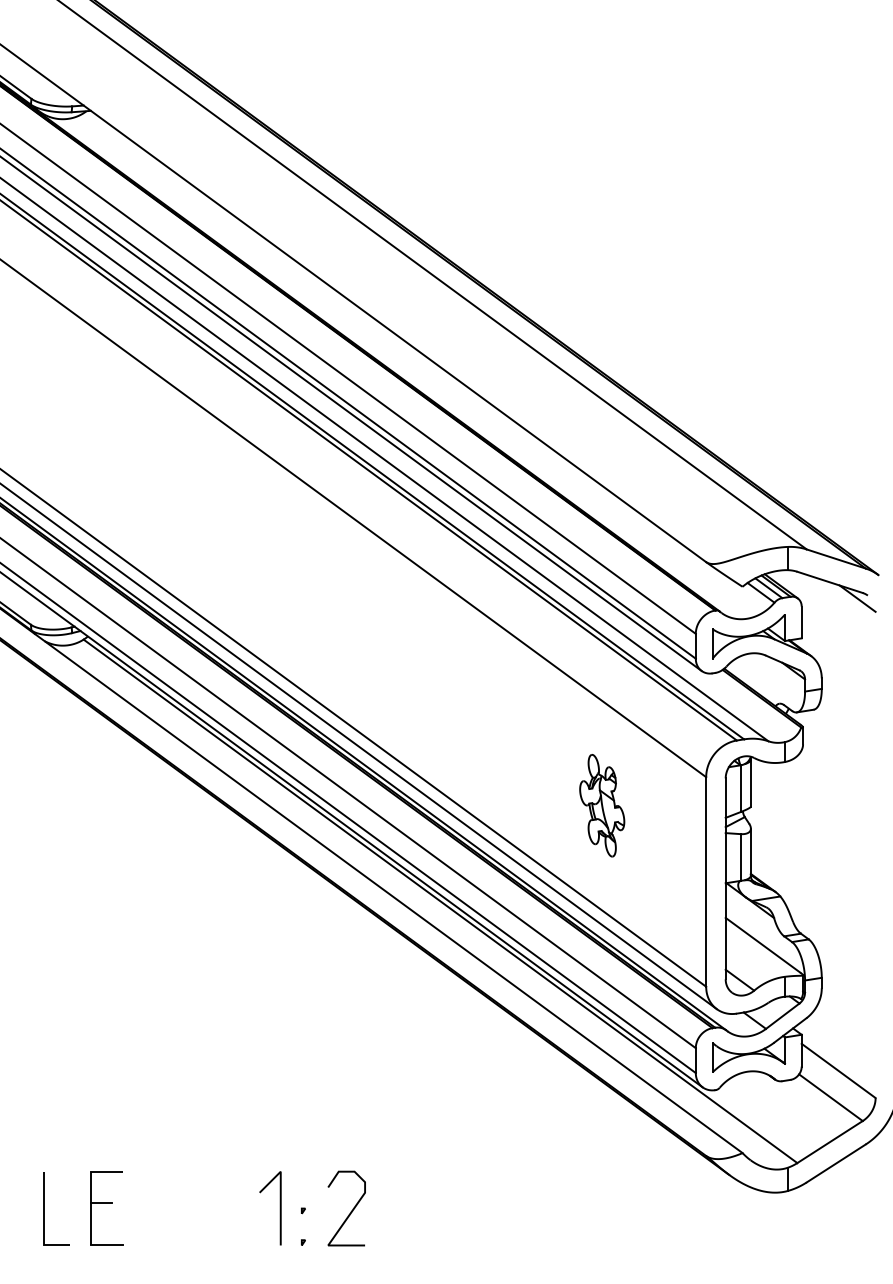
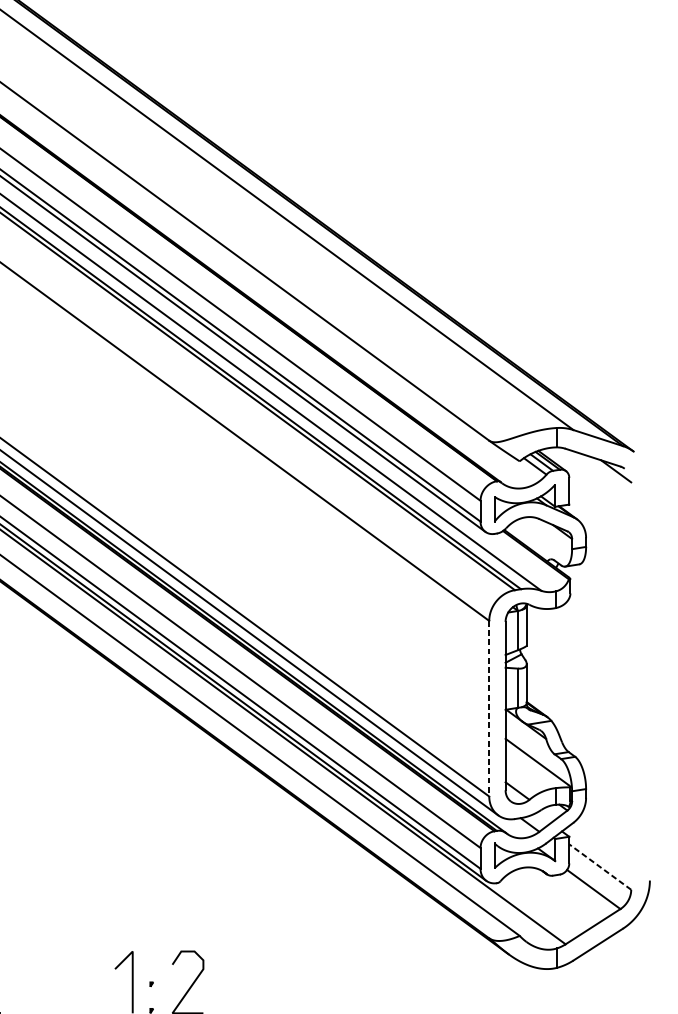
part: (602, 805) -> (402, 644), removed
line: (706, 881) -> (489, 708), solid -> dashed
line: (838, 1070) -> (600, 866), solid -> dashed

